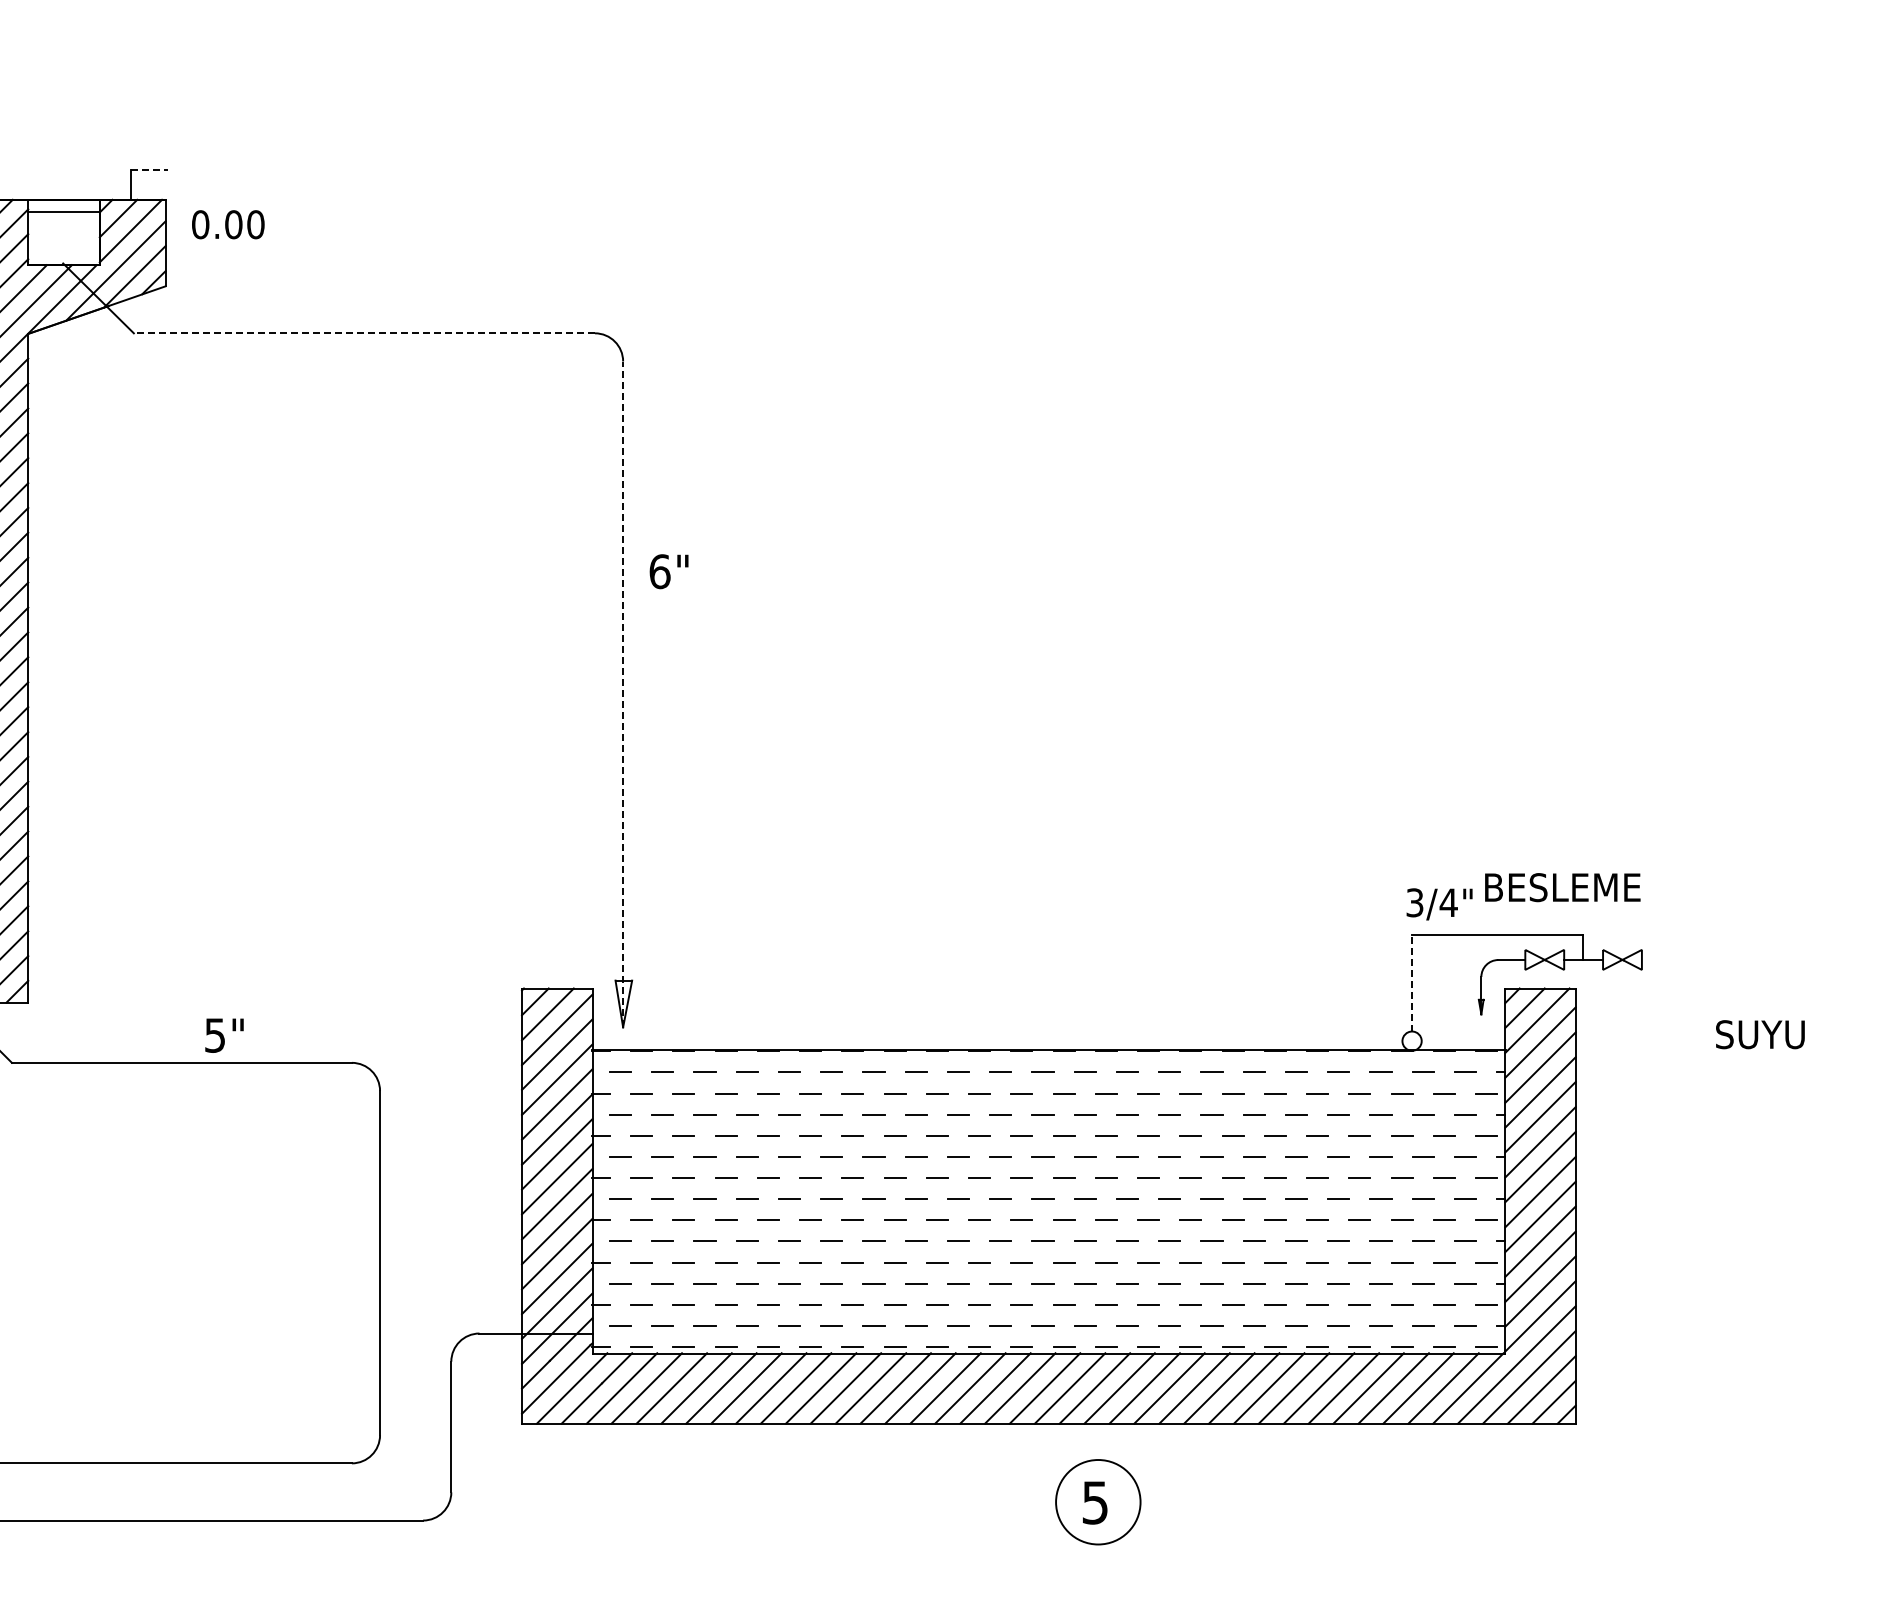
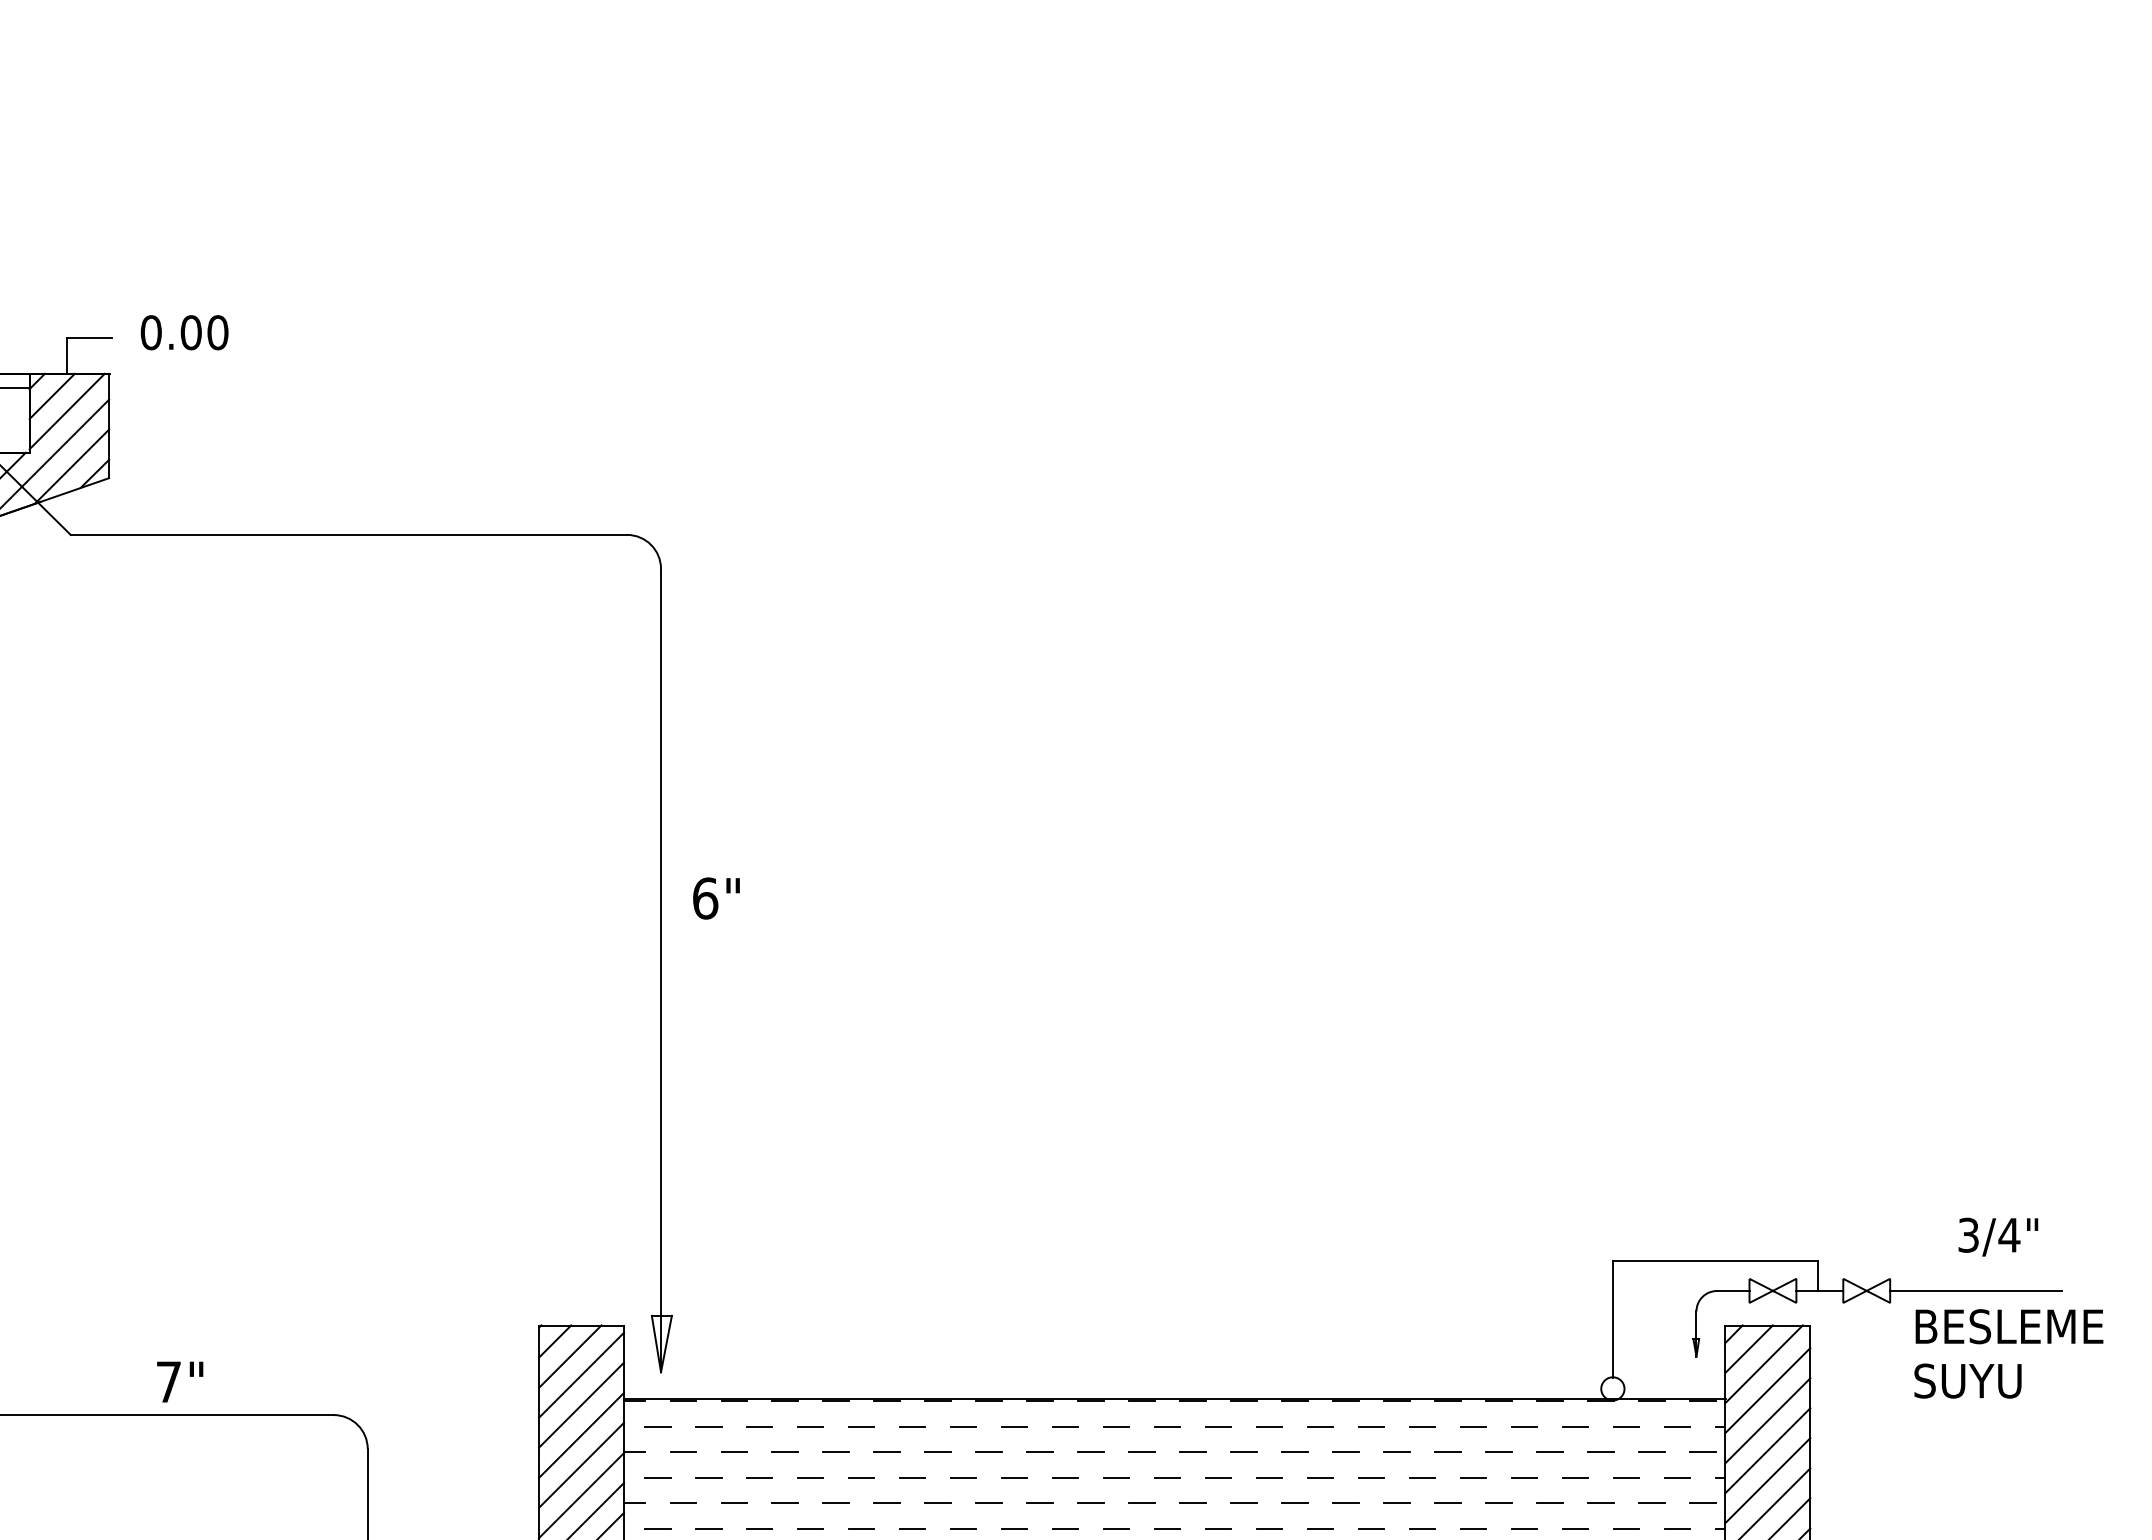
line: (149, 169) -> (89, 337), dashed -> solid
text: (228, 224) -> (184, 332), moved
line: (364, 333) -> (348, 535), dashed -> solid
text: (668, 571) -> (715, 898), moved
line: (623, 694) -> (661, 970), dashed -> solid
text: (1562, 887) -> (2009, 1326), moved
text: (1439, 904) -> (1998, 1237), moved
line: (1712, 960) -> (1975, 1291), added
line: (1411, 982) -> (1612, 1318), dashed -> solid
text: (1760, 1034) -> (1968, 1380), moved
text: (214, 1035) -> (168, 1382), 5" -> 7"

